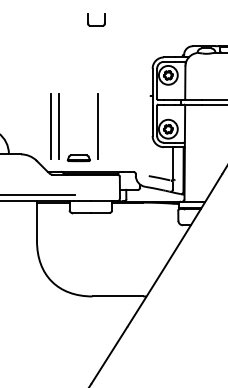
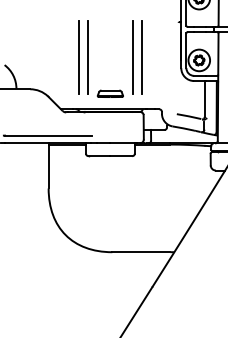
line: (118, 126) -> (142, 57), added
part: (59, 127) -> (88, 58), moved

